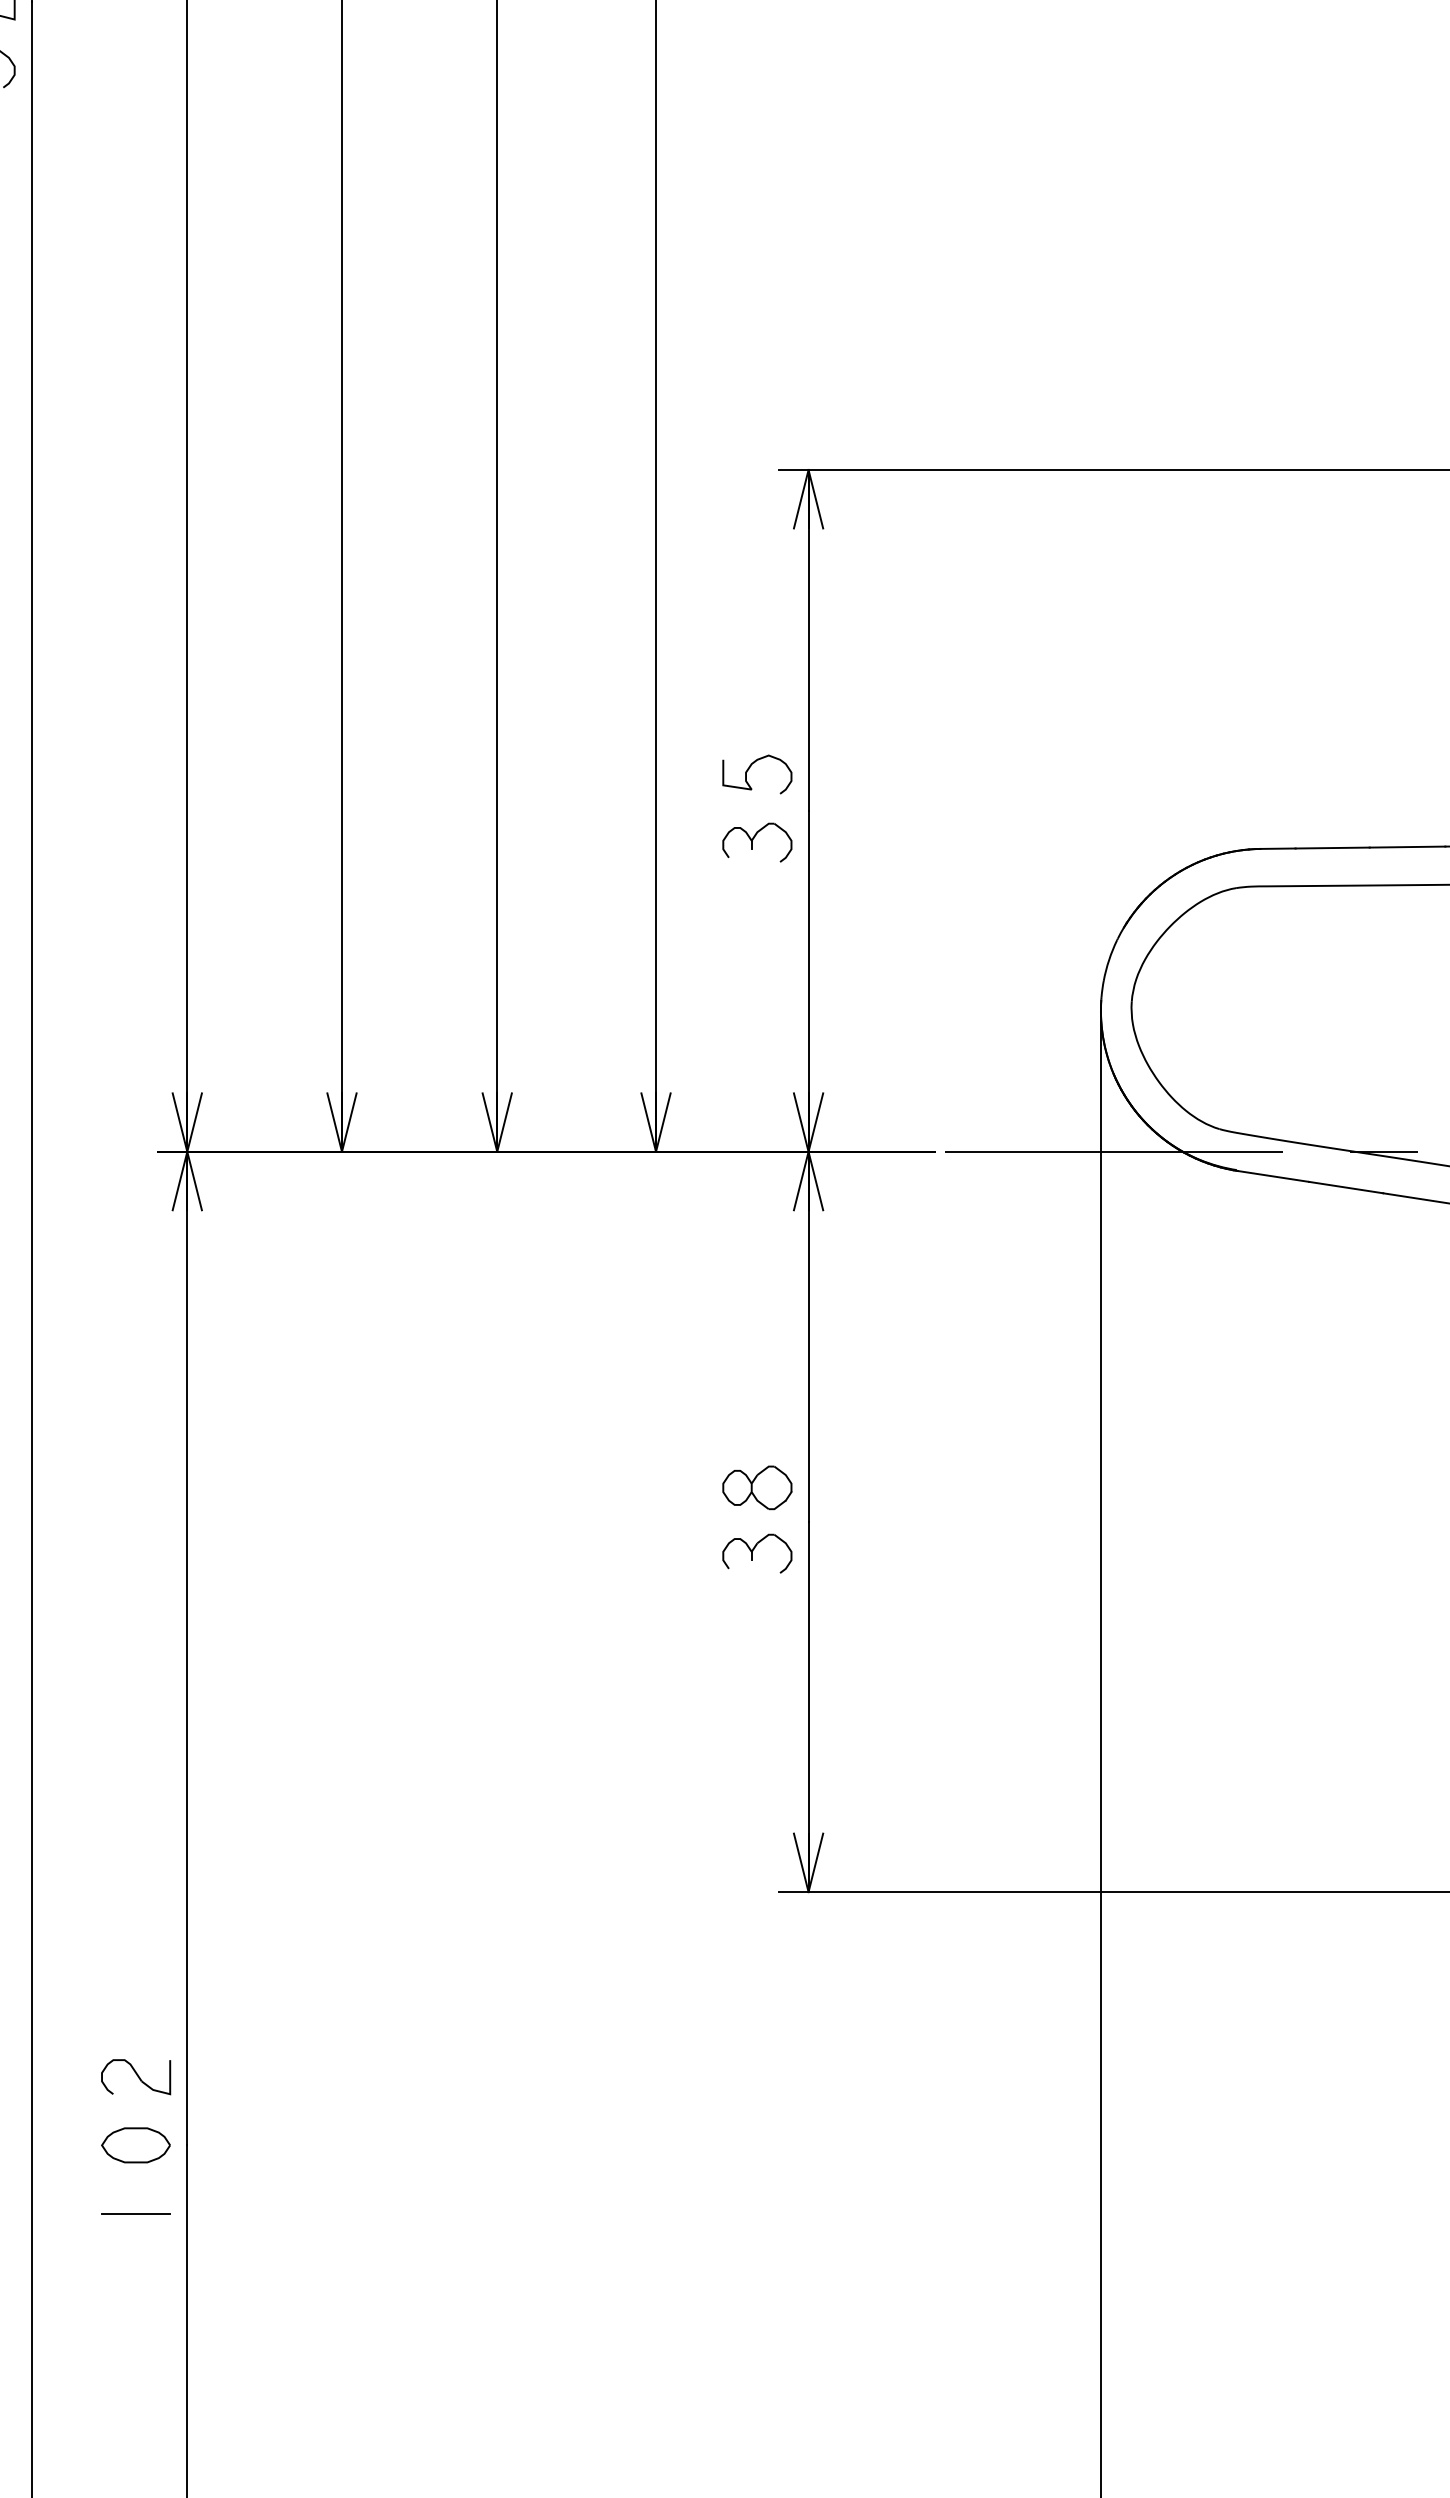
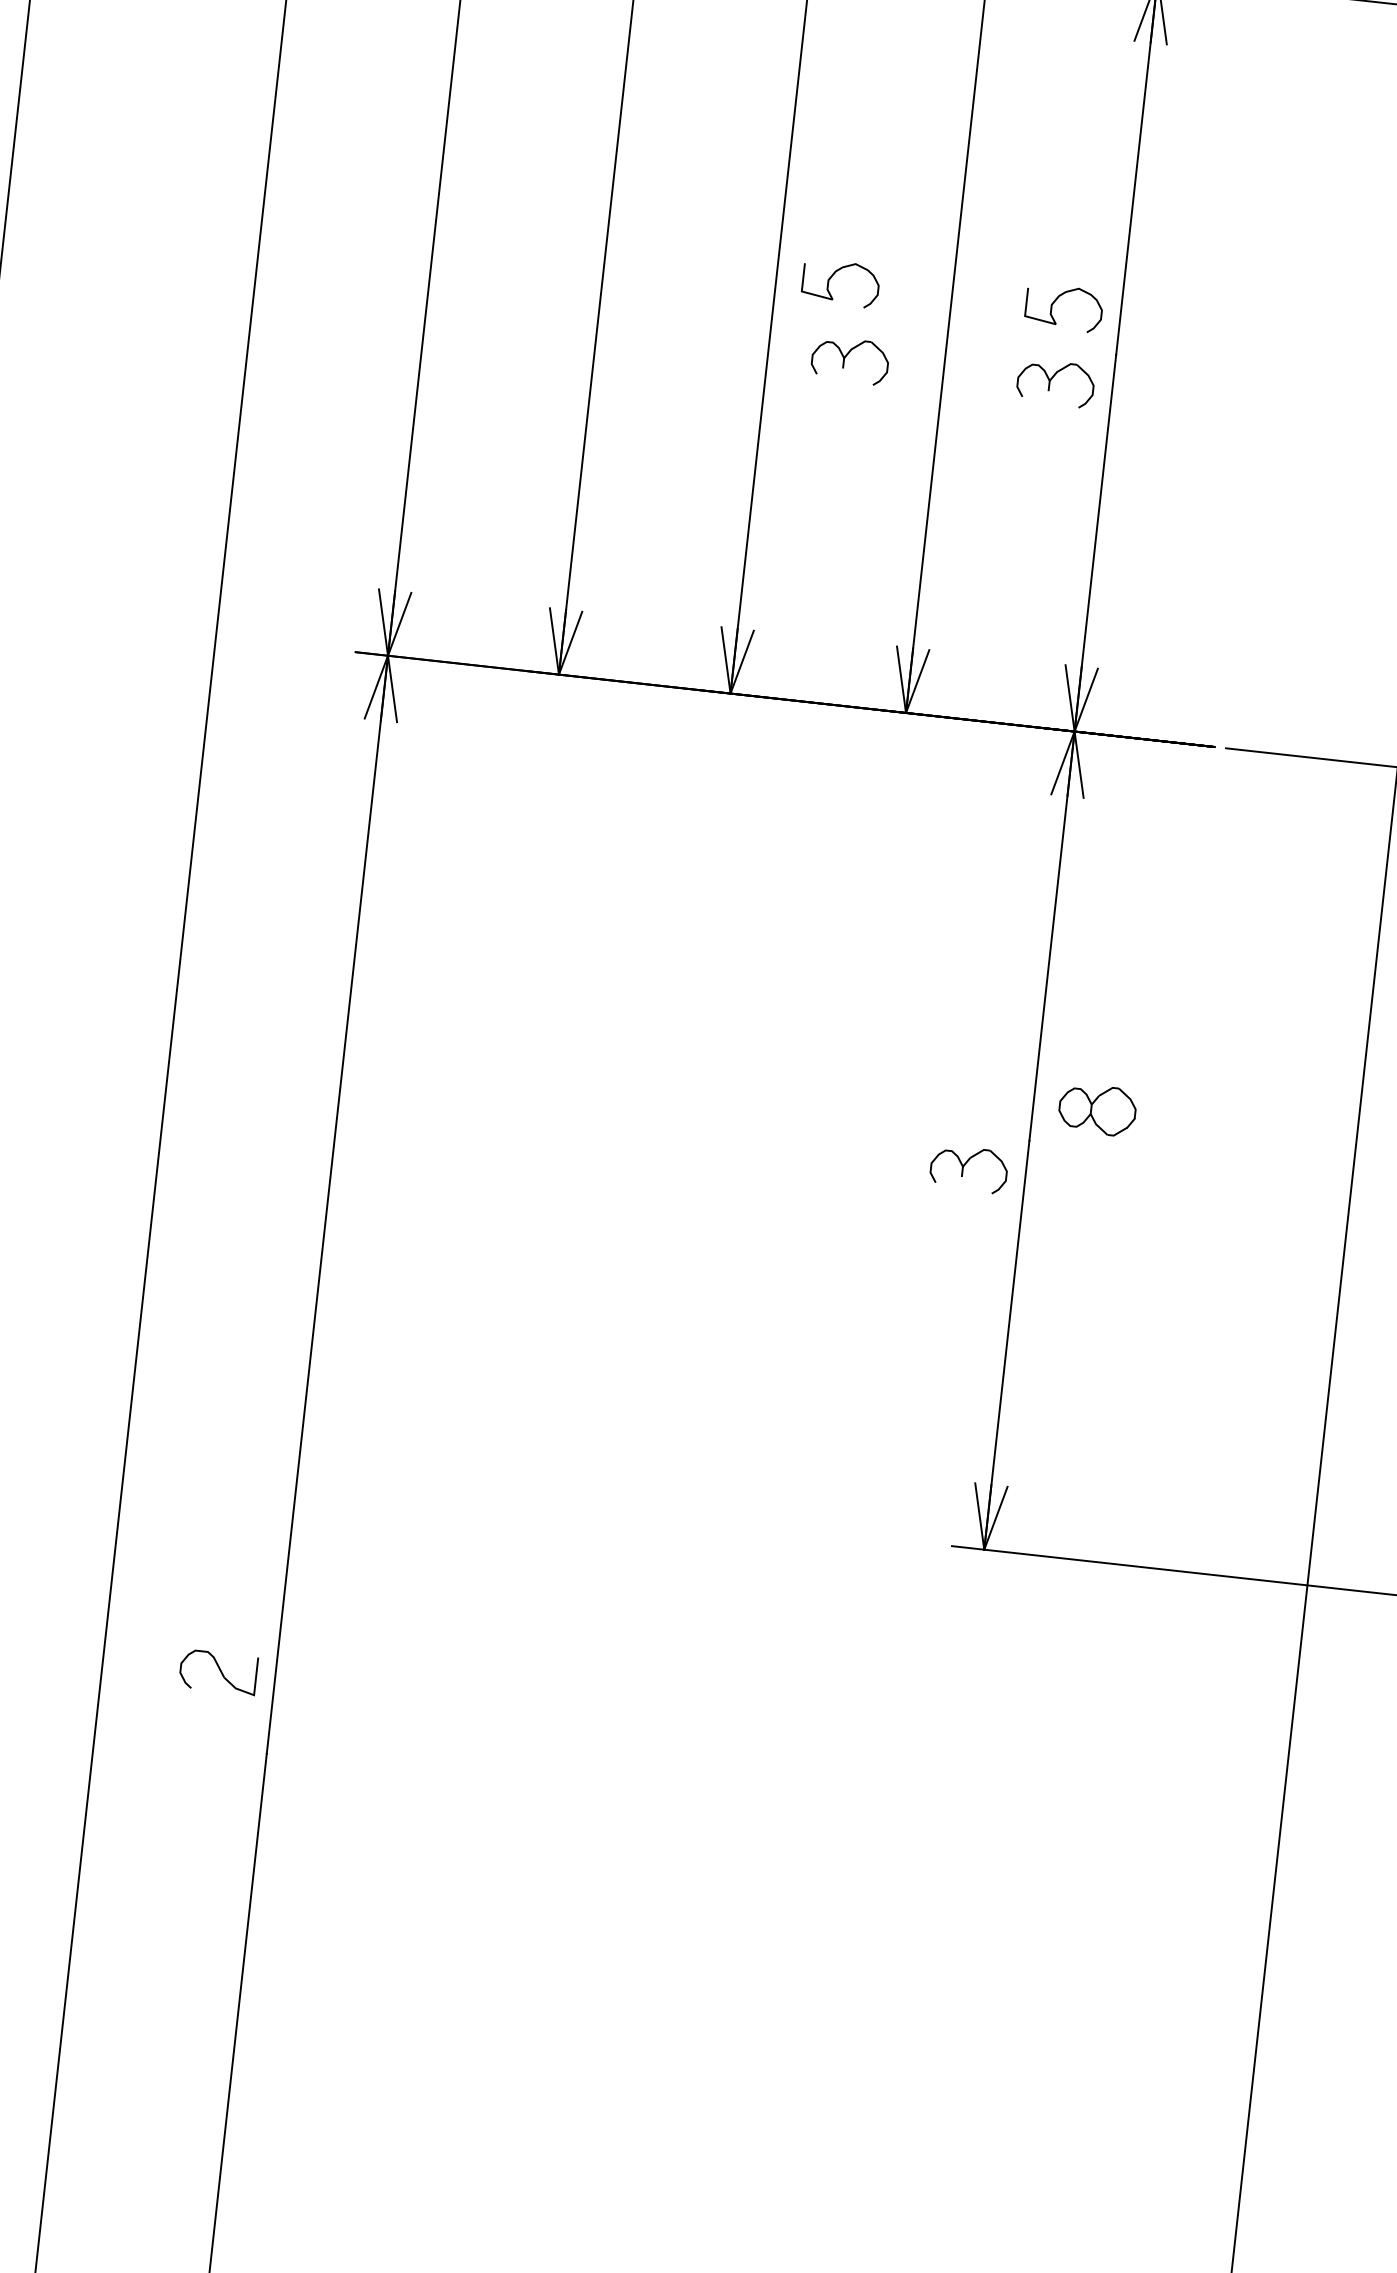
curve: (547, 769) -> (832, 277), added
part: (571, 842) -> (850, 360), added
part: (757, 1487) -> (1097, 1109), moved
part: (135, 2145) -> (209, 1747), removed
line: (136, 2213) -> (202, 1822), removed

